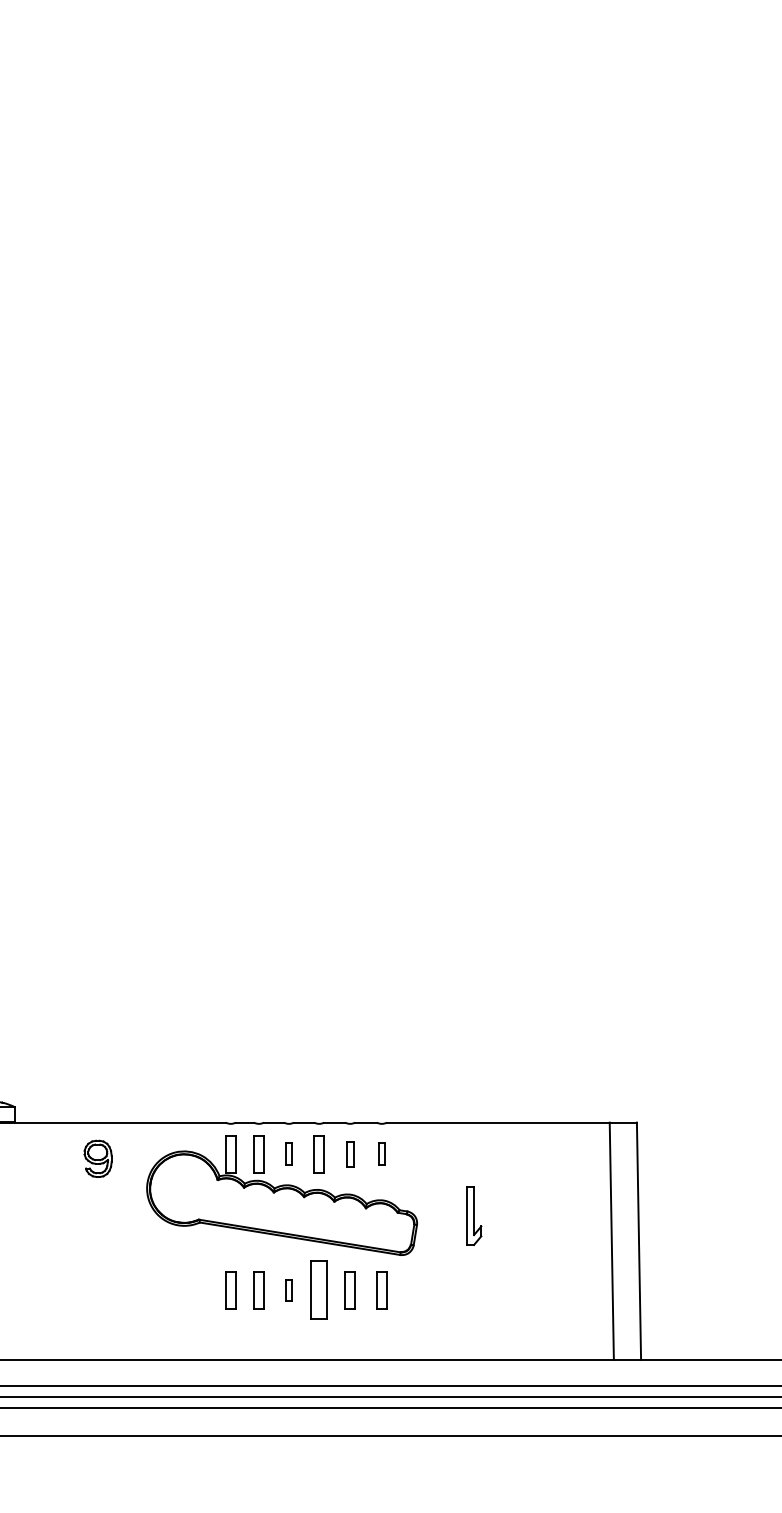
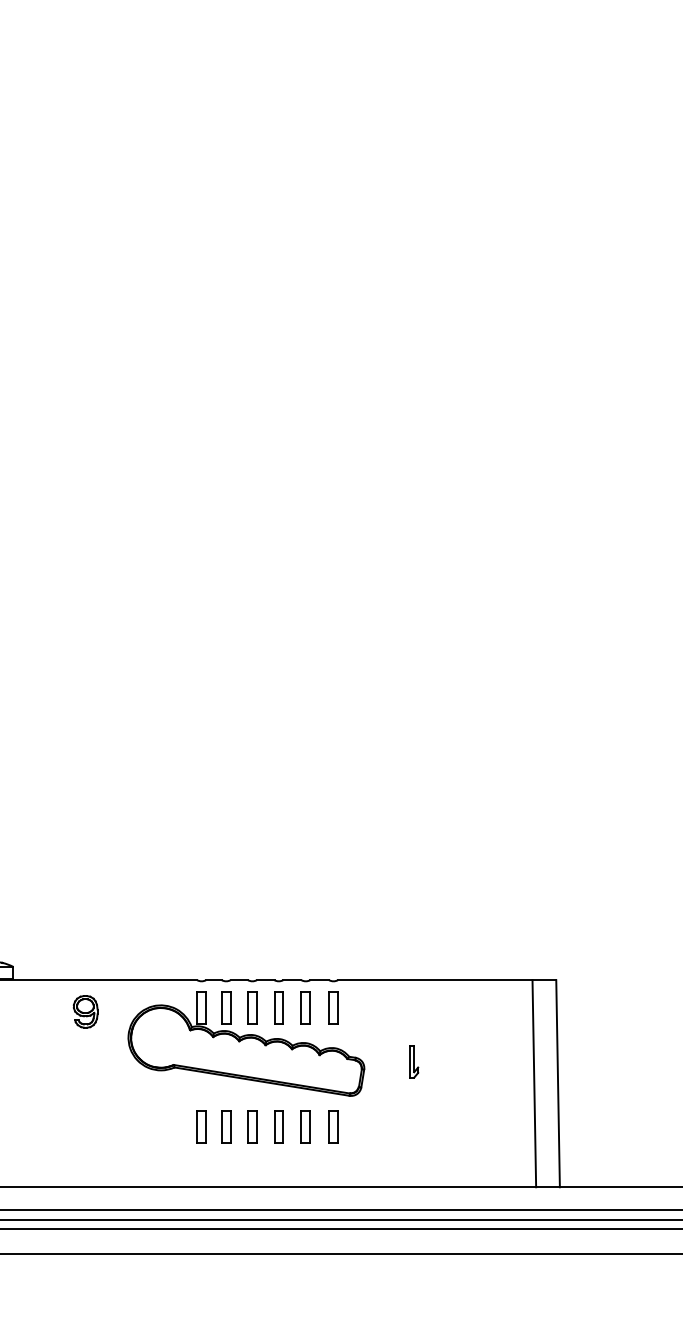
part: (289, 1153) -> (252, 1007), size x1.67
part: (349, 1153) -> (305, 1007), size x1.43
part: (381, 1153) -> (333, 1007), size x1.67
part: (474, 1215) -> (414, 1061), size x0.62
part: (289, 1290) -> (252, 1126), size x1.67
part: (318, 1290) -> (278, 1126), size x0.62

